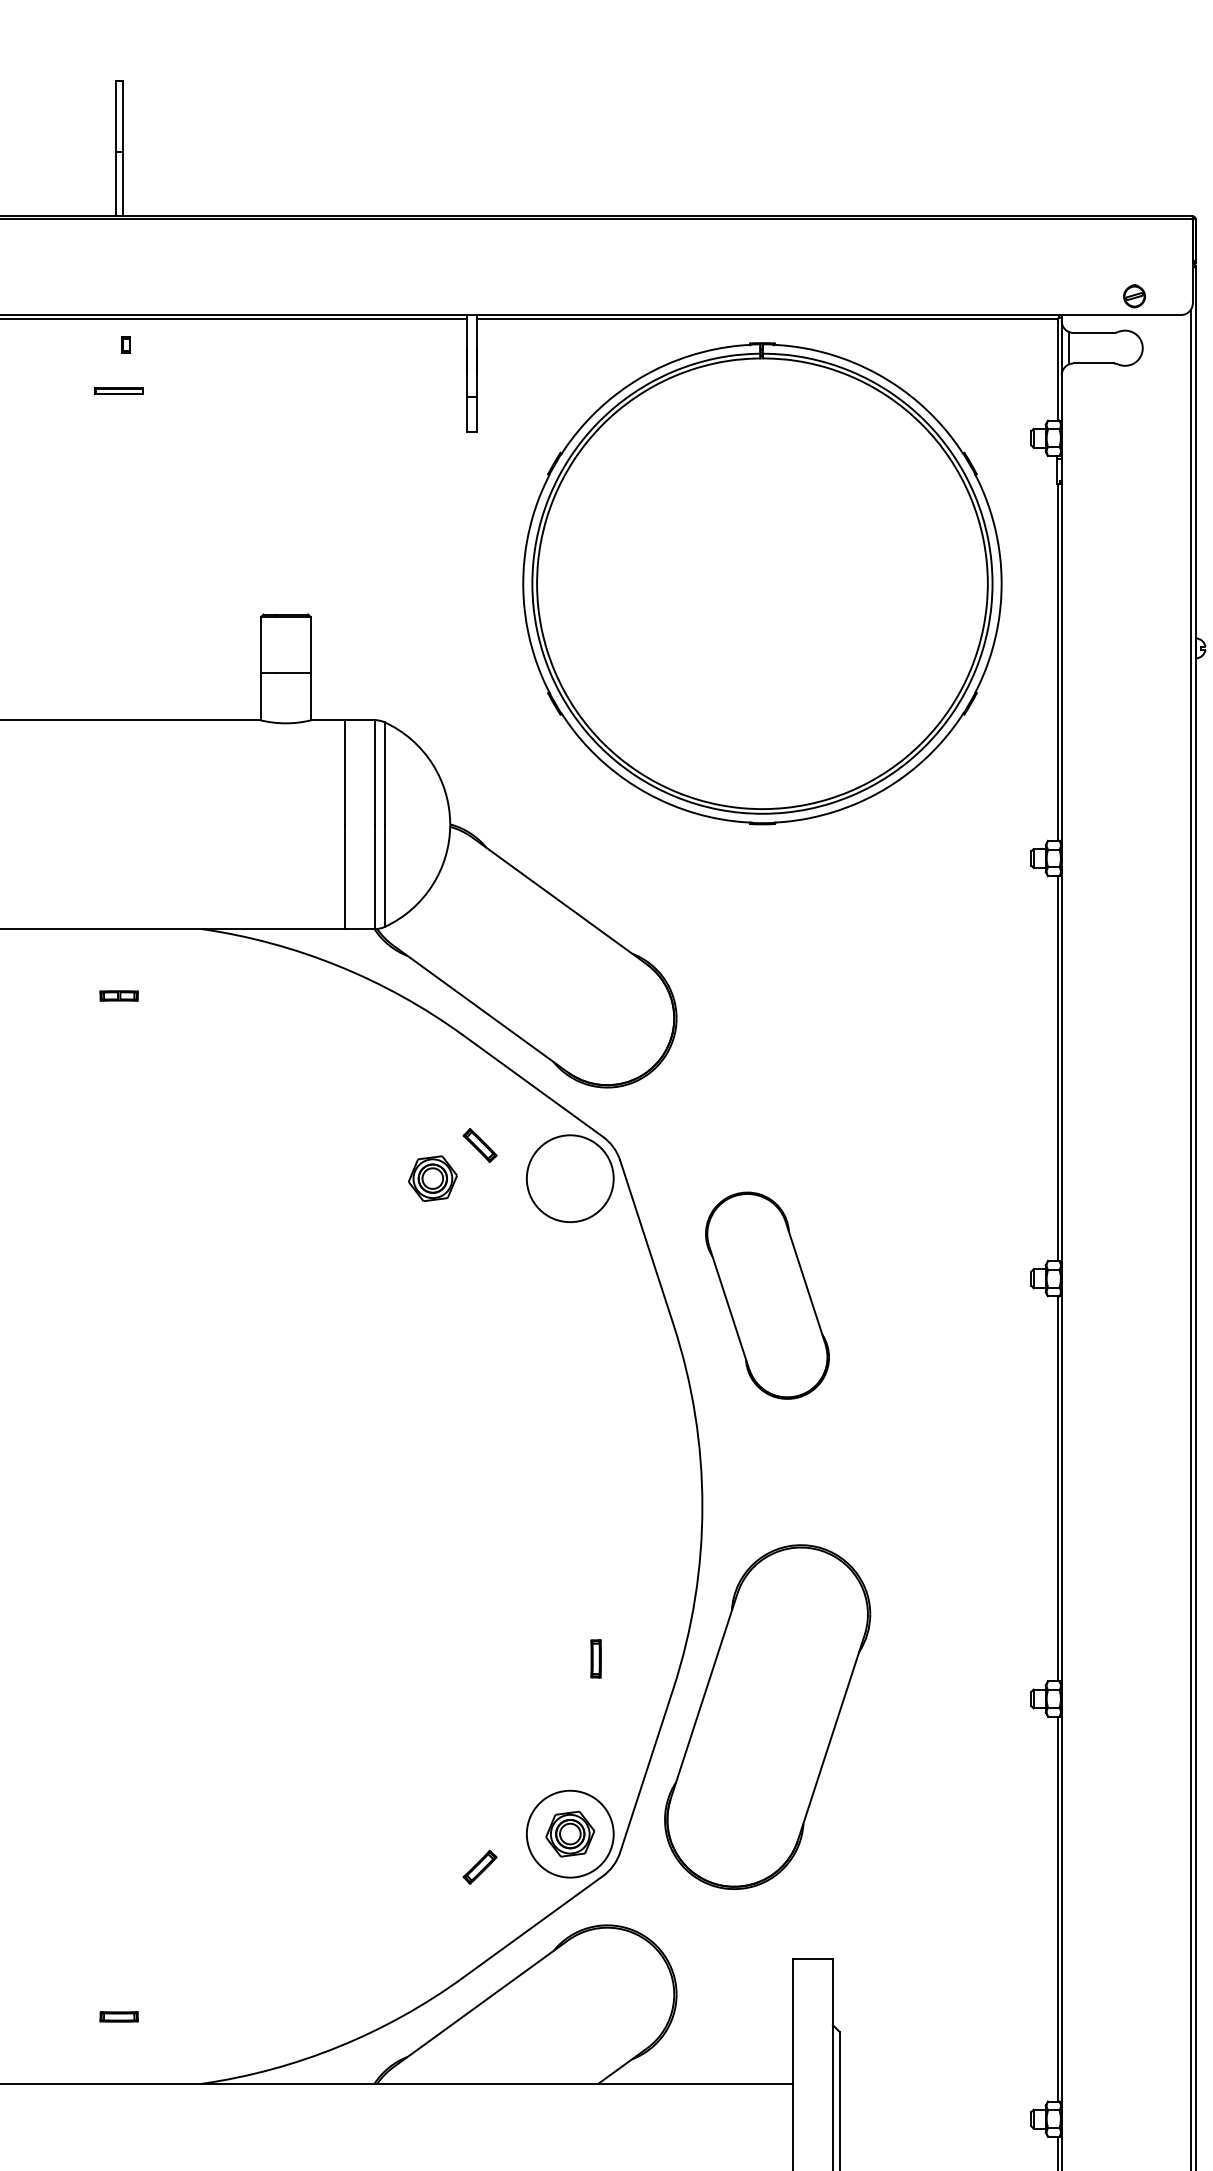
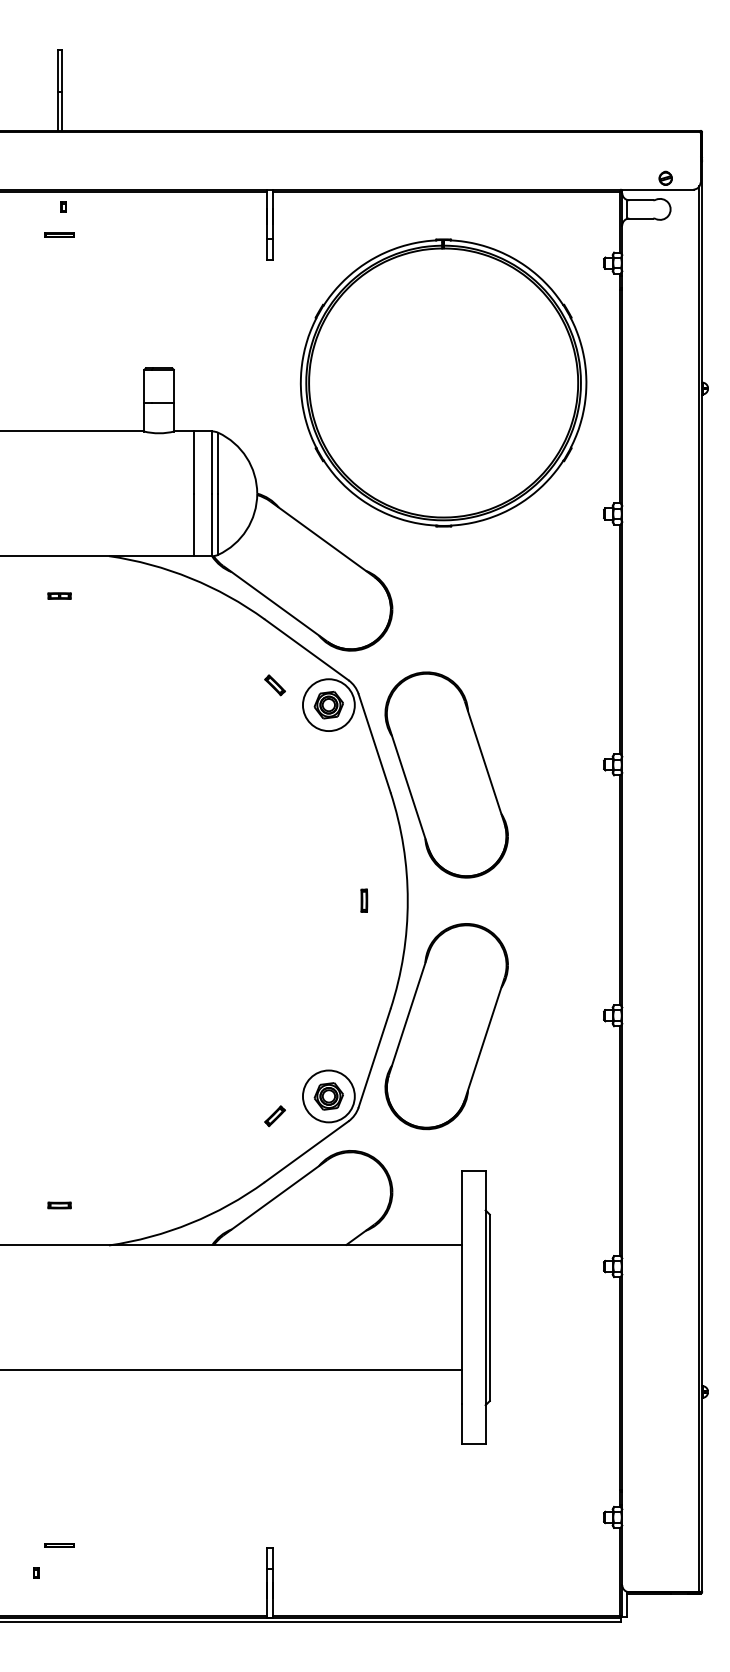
part: (762, 582) -> (443, 382), moved
part: (432, 1179) -> (328, 705), moved
part: (767, 1294) -> (446, 774), size x1.67
part: (596, 1658) -> (364, 900), moved

